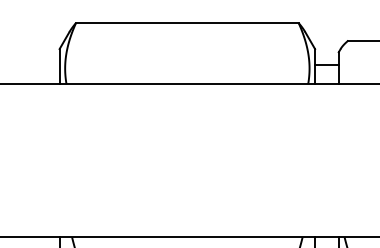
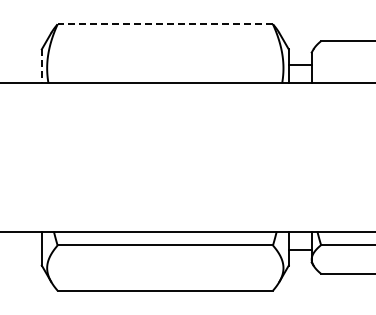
line: (187, 23) -> (165, 24), solid -> dashed
line: (59, 66) -> (41, 66), solid -> dashed

